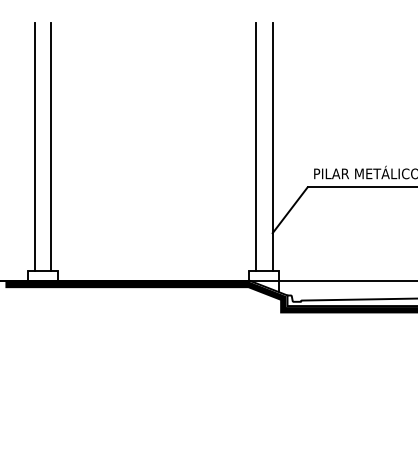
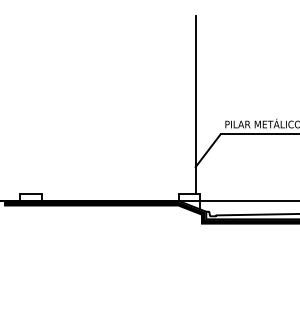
line: (33, 145) -> (24, 104), removed
line: (52, 145) -> (37, 104), removed
line: (255, 145) -> (183, 104), removed

